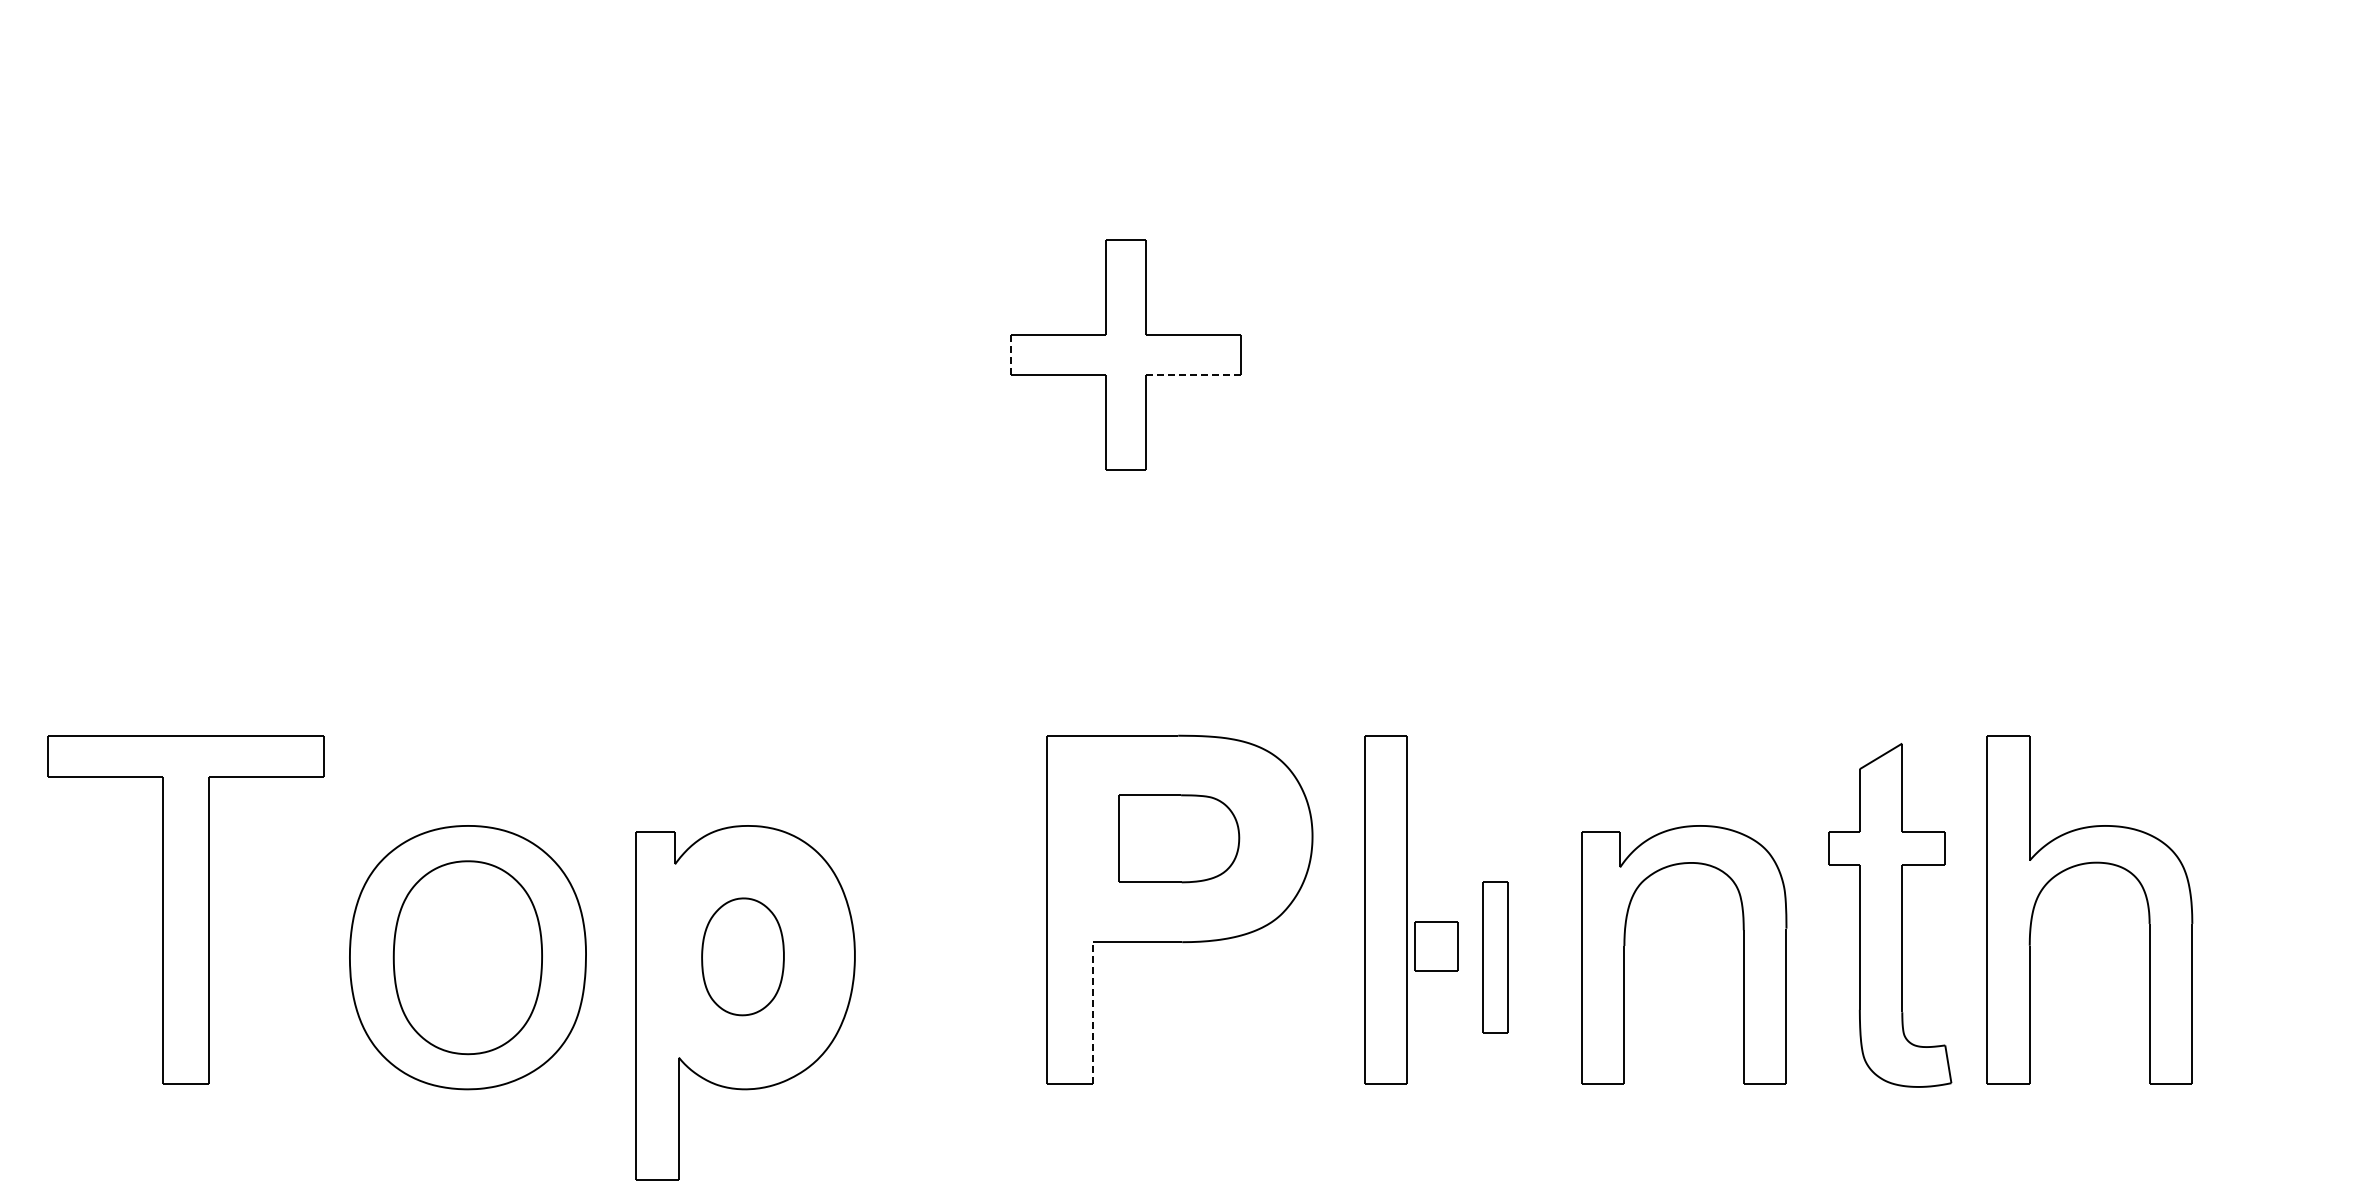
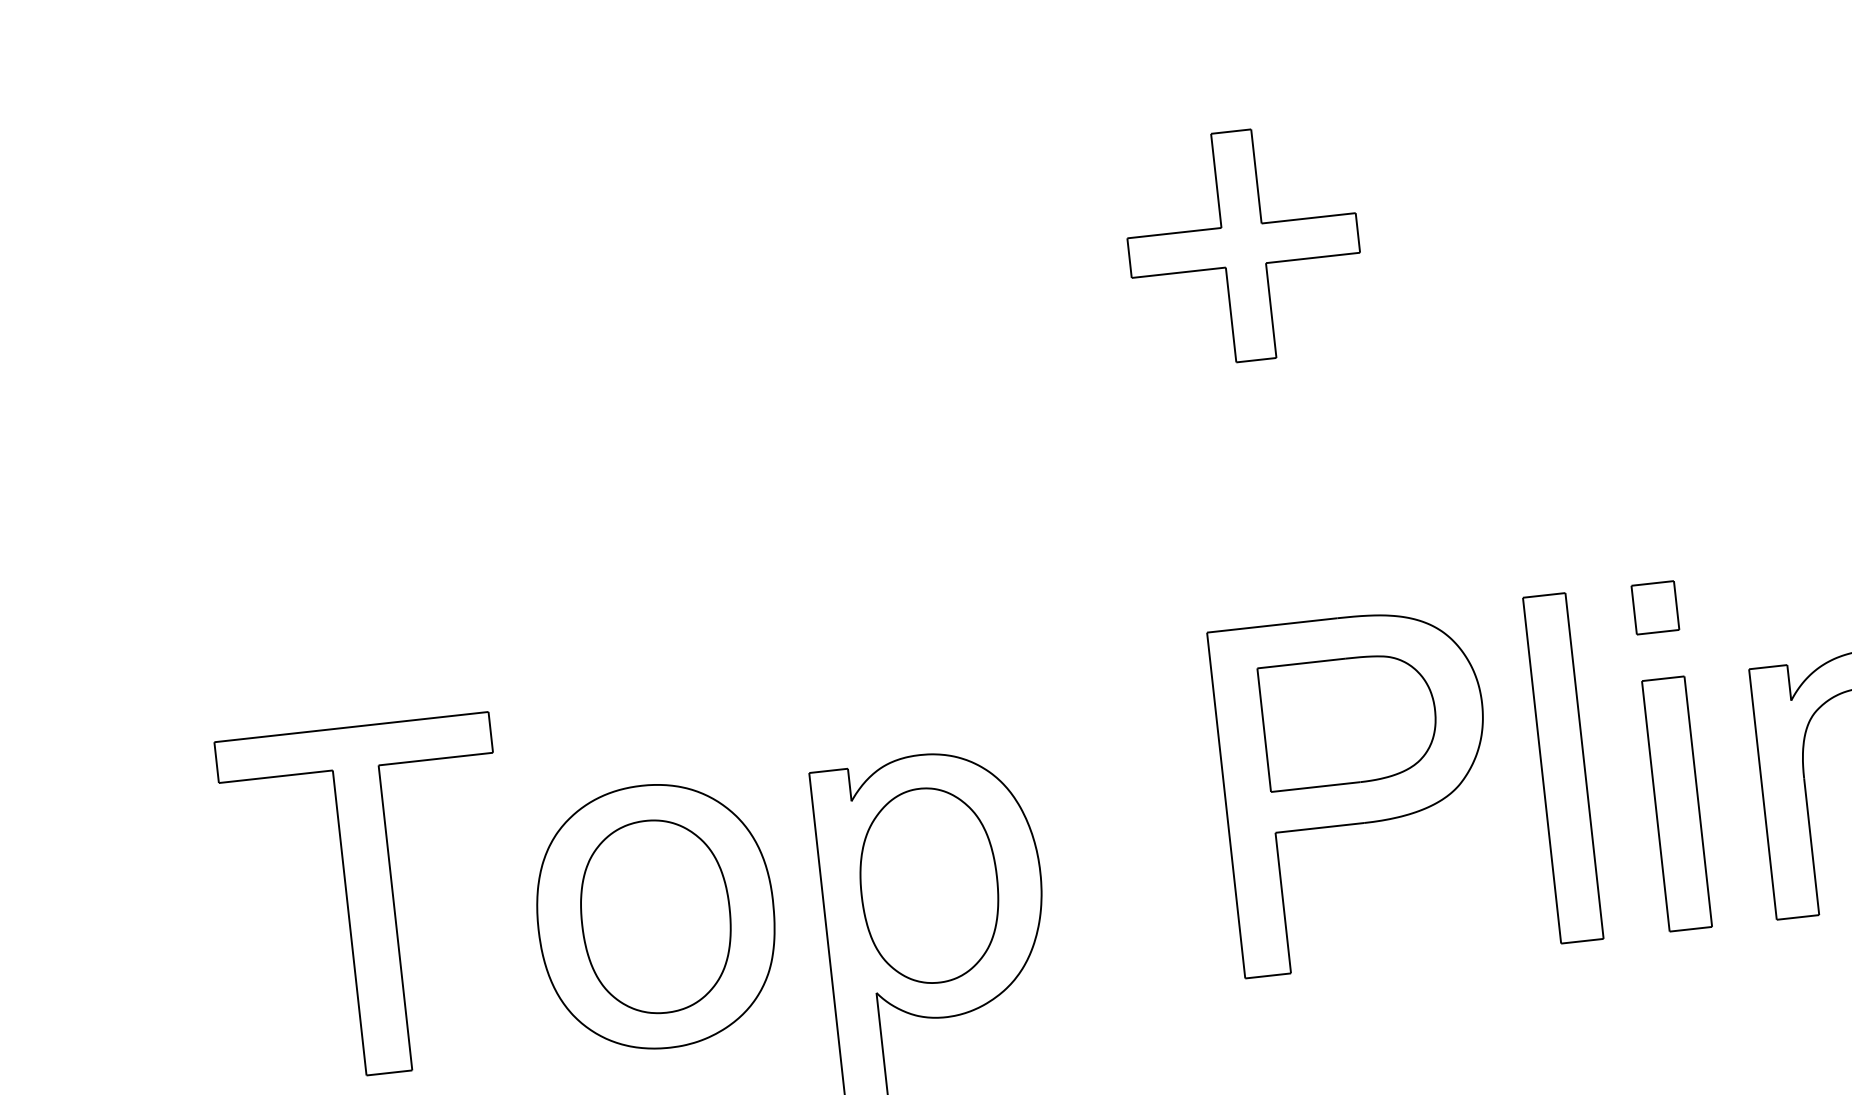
line: (1010, 354) -> (1129, 257), dashed -> solid
line: (1193, 374) -> (1313, 257), dashed -> solid
part: (1178, 838) -> (1349, 720), size x1.43
part: (1436, 946) -> (1655, 608), moved
part: (742, 956) -> (928, 885), size x1.67
part: (1495, 957) -> (1677, 803), size x1.67
line: (1093, 1012) -> (1283, 902), dashed -> solid

